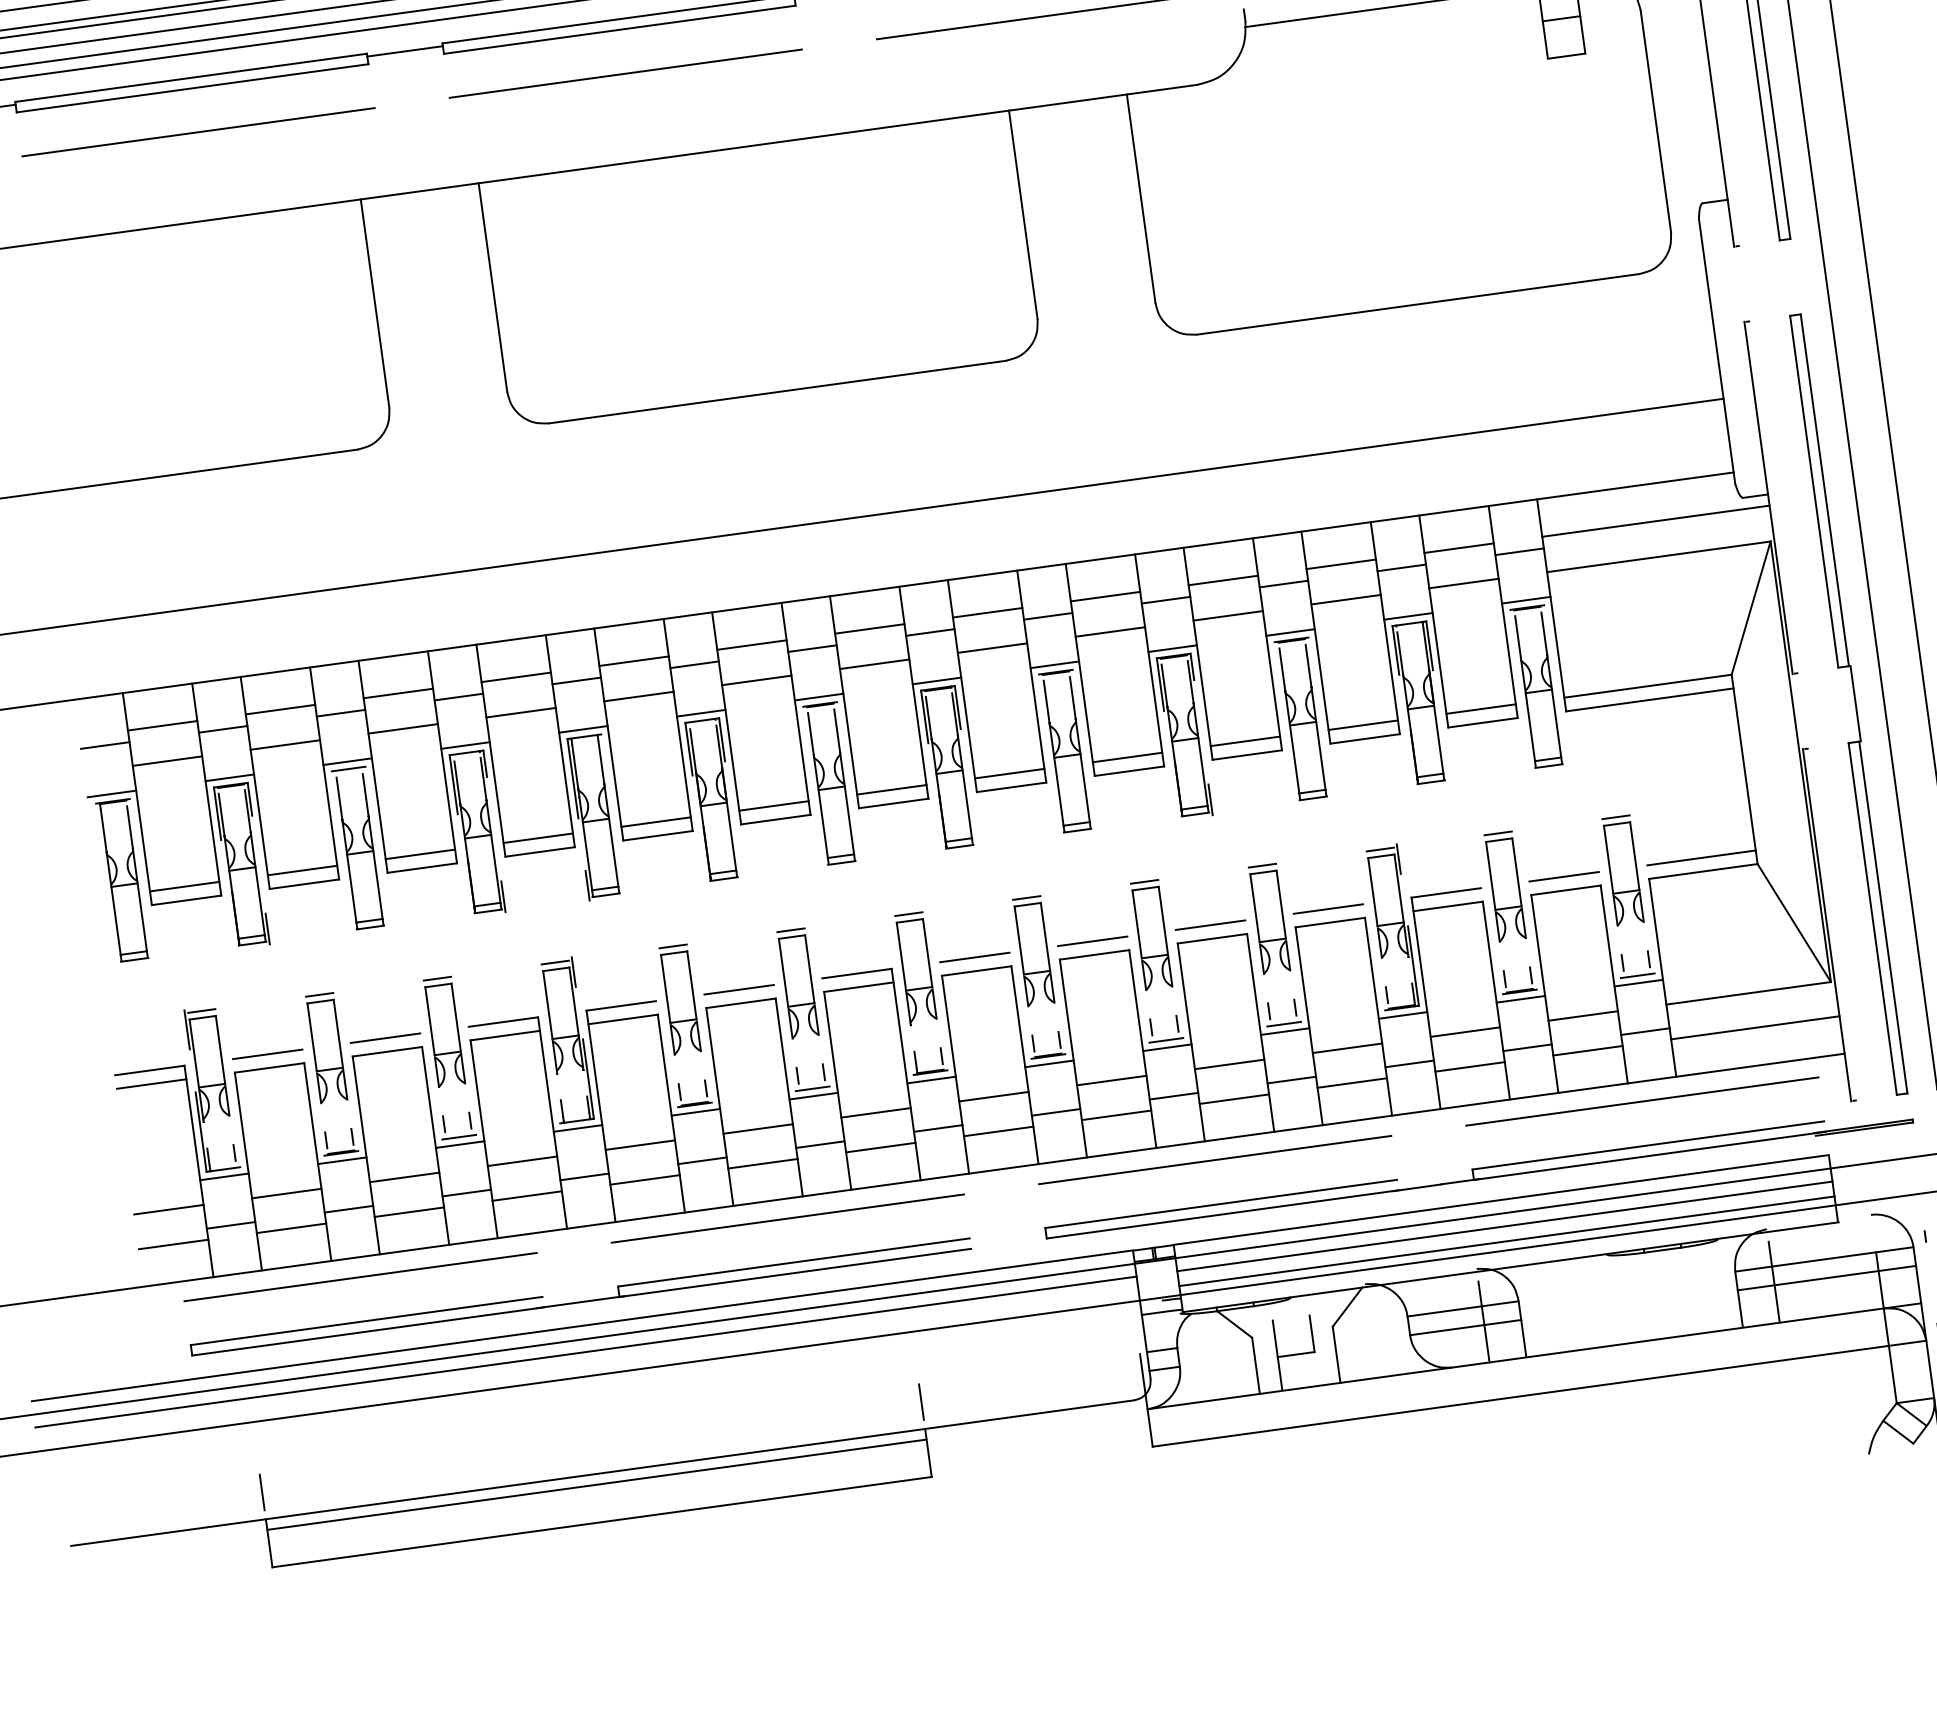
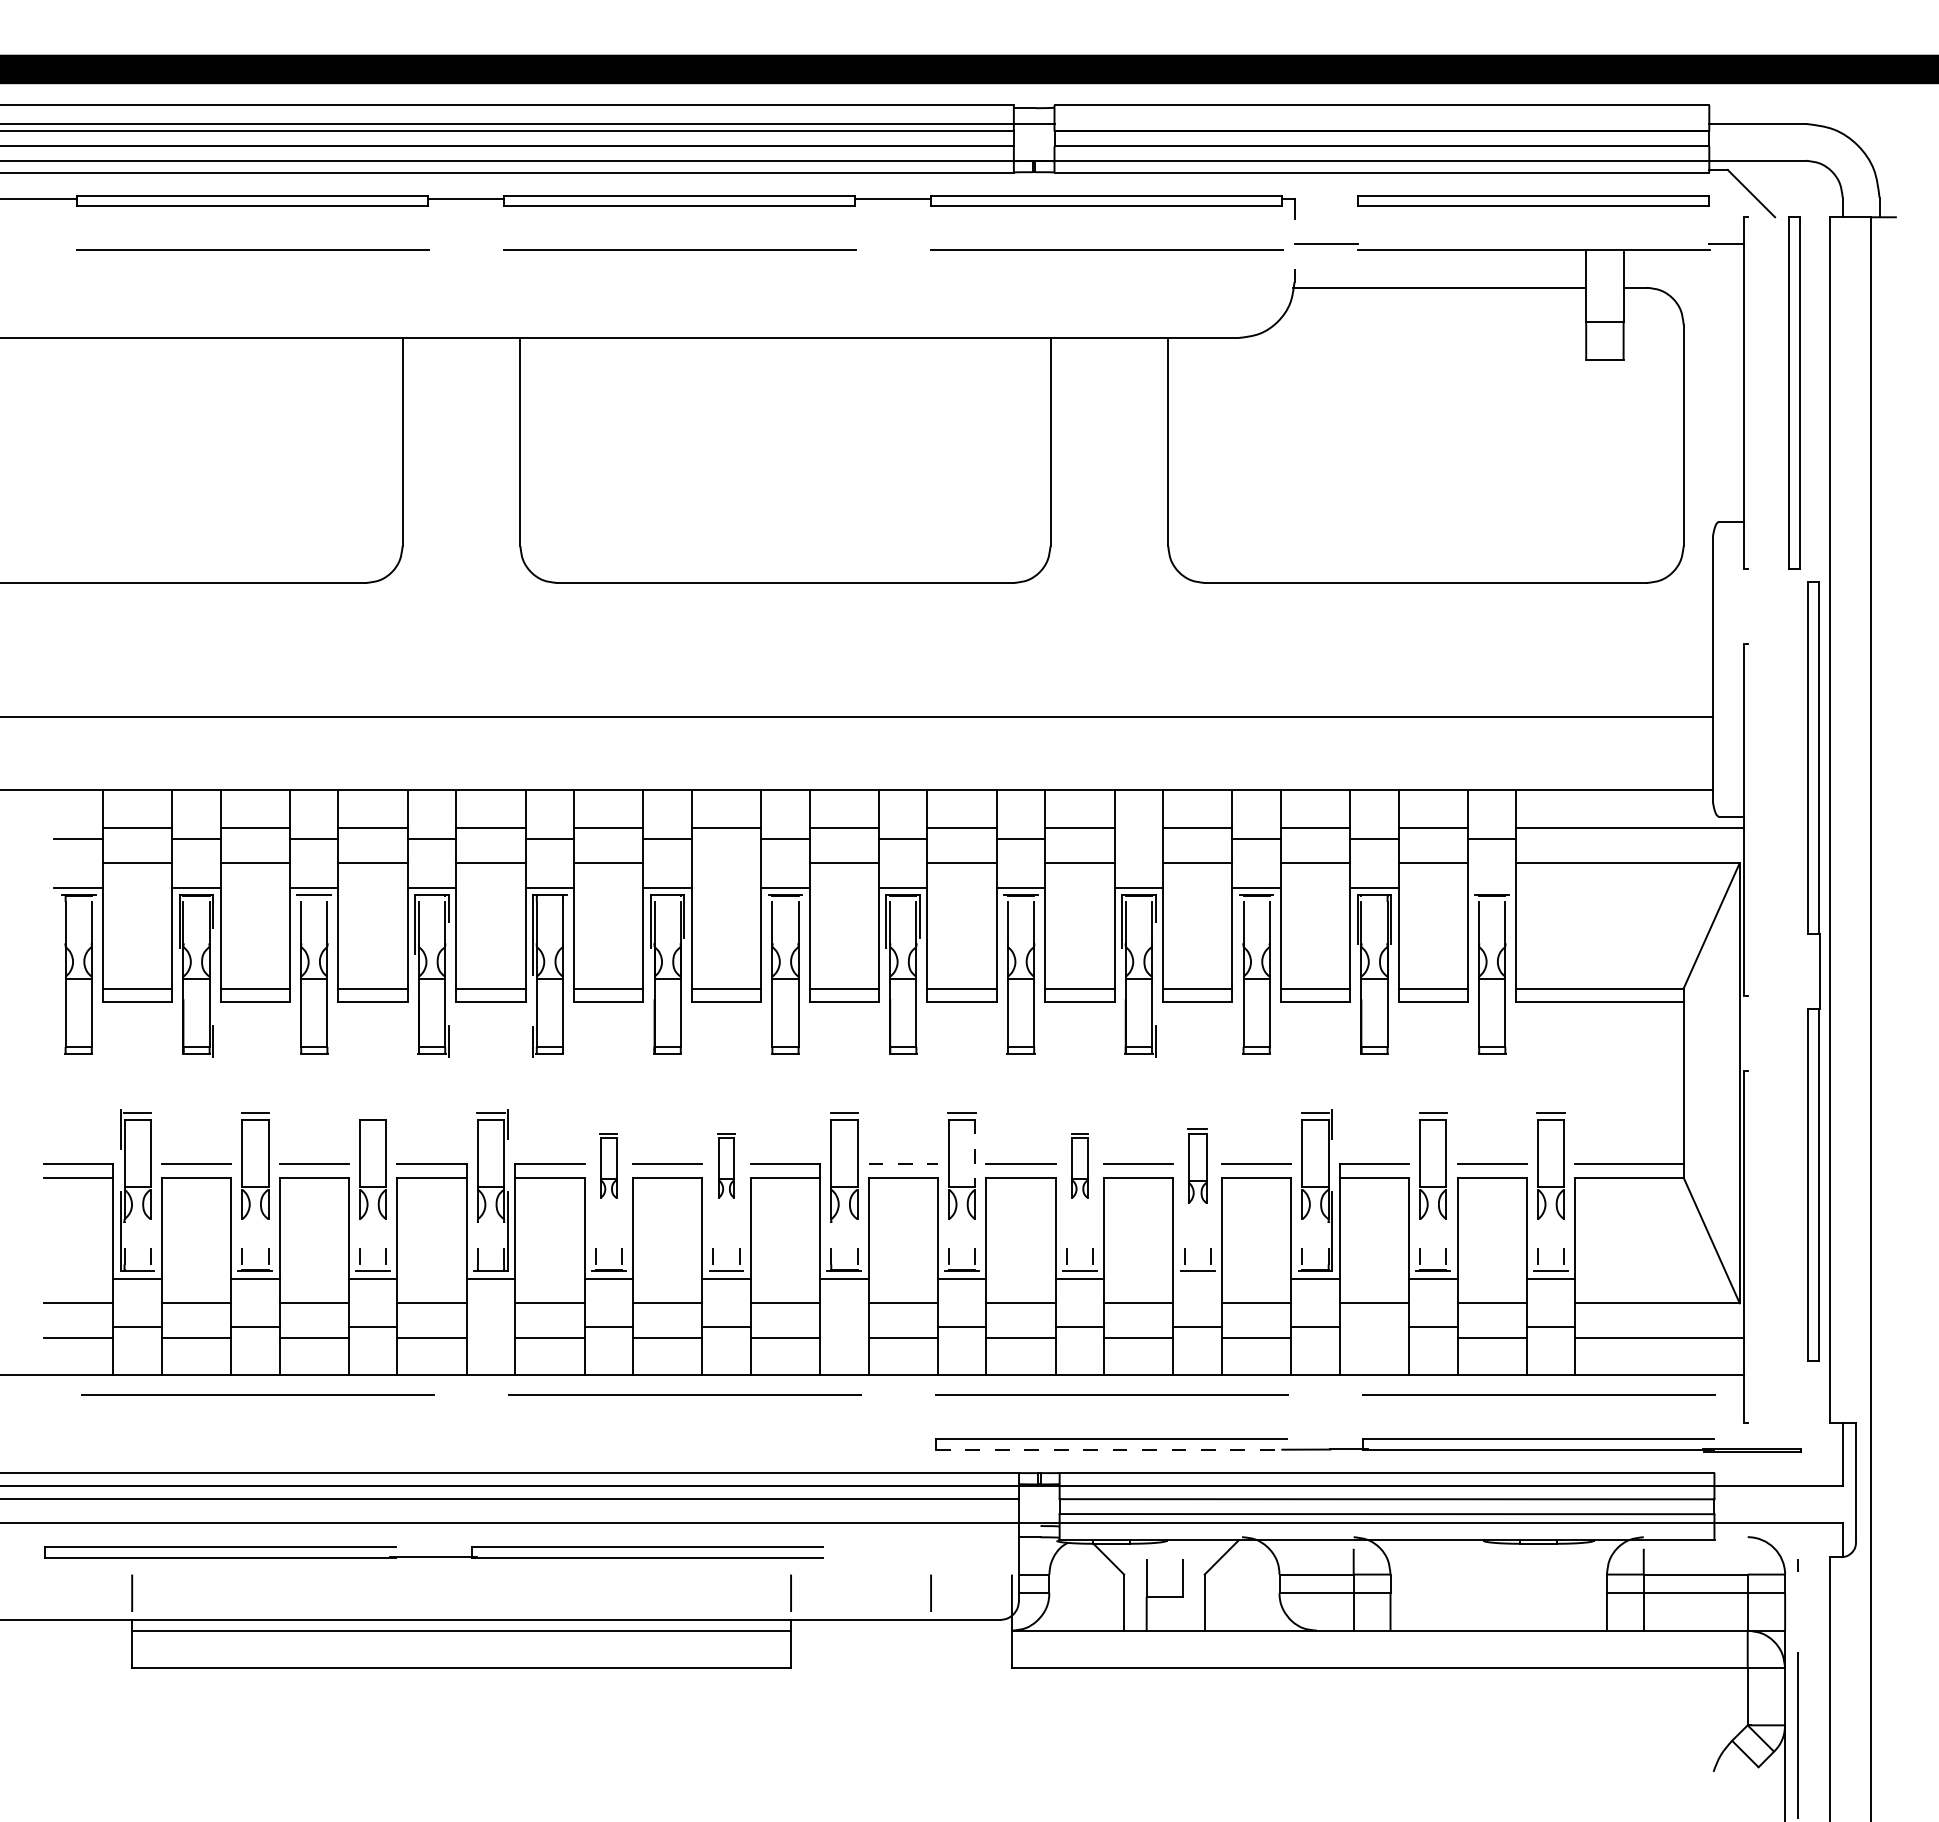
line: (1165, 600) -> (1138, 839), removed
line: (1525, 600) -> (1491, 887), removed
line: (756, 680) -> (726, 863), removed
part: (1848, 704) -> (1813, 971), moved
part: (1269, 918) -> (1197, 1165), size x0.7
part: (1151, 934) -> (1079, 1165), size x0.6
line: (1045, 936) -> (975, 1153), solid -> dashed
line: (975, 957) -> (903, 1164), solid -> dashed
line: (436, 978) -> (372, 1112), removed
part: (798, 983) -> (726, 1165), size x0.6
part: (680, 999) -> (608, 1165), size x0.6
line: (1284, 1031) -> (1197, 1278), removed
line: (1470, 1067) -> (1374, 1338), removed
line: (938, 1128) -> (844, 1327), removed
line: (584, 1177) -> (490, 1327), removed
line: (1222, 1214) -> (1111, 1449), solid -> dashed
part: (580, 1297) -> (433, 1552), moved
line: (1060, 1382) -> (930, 1592), added

